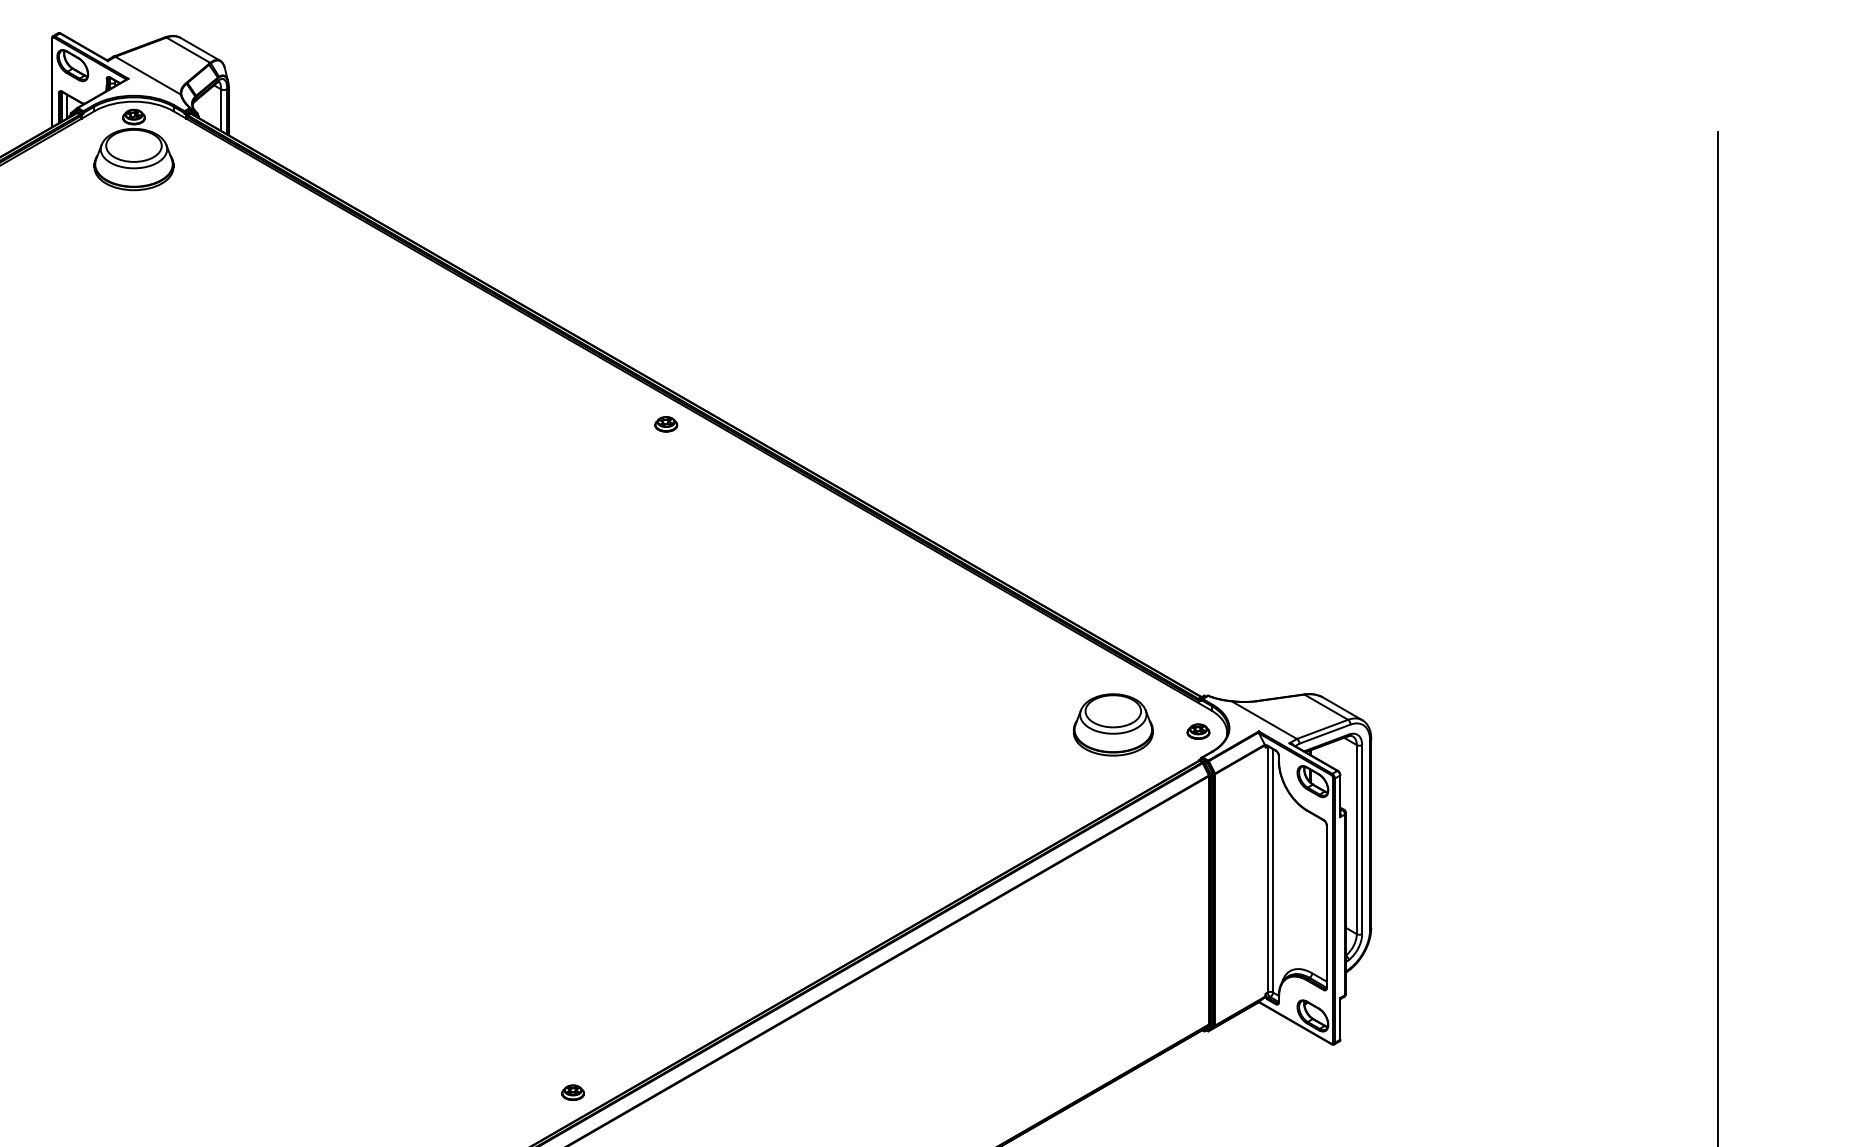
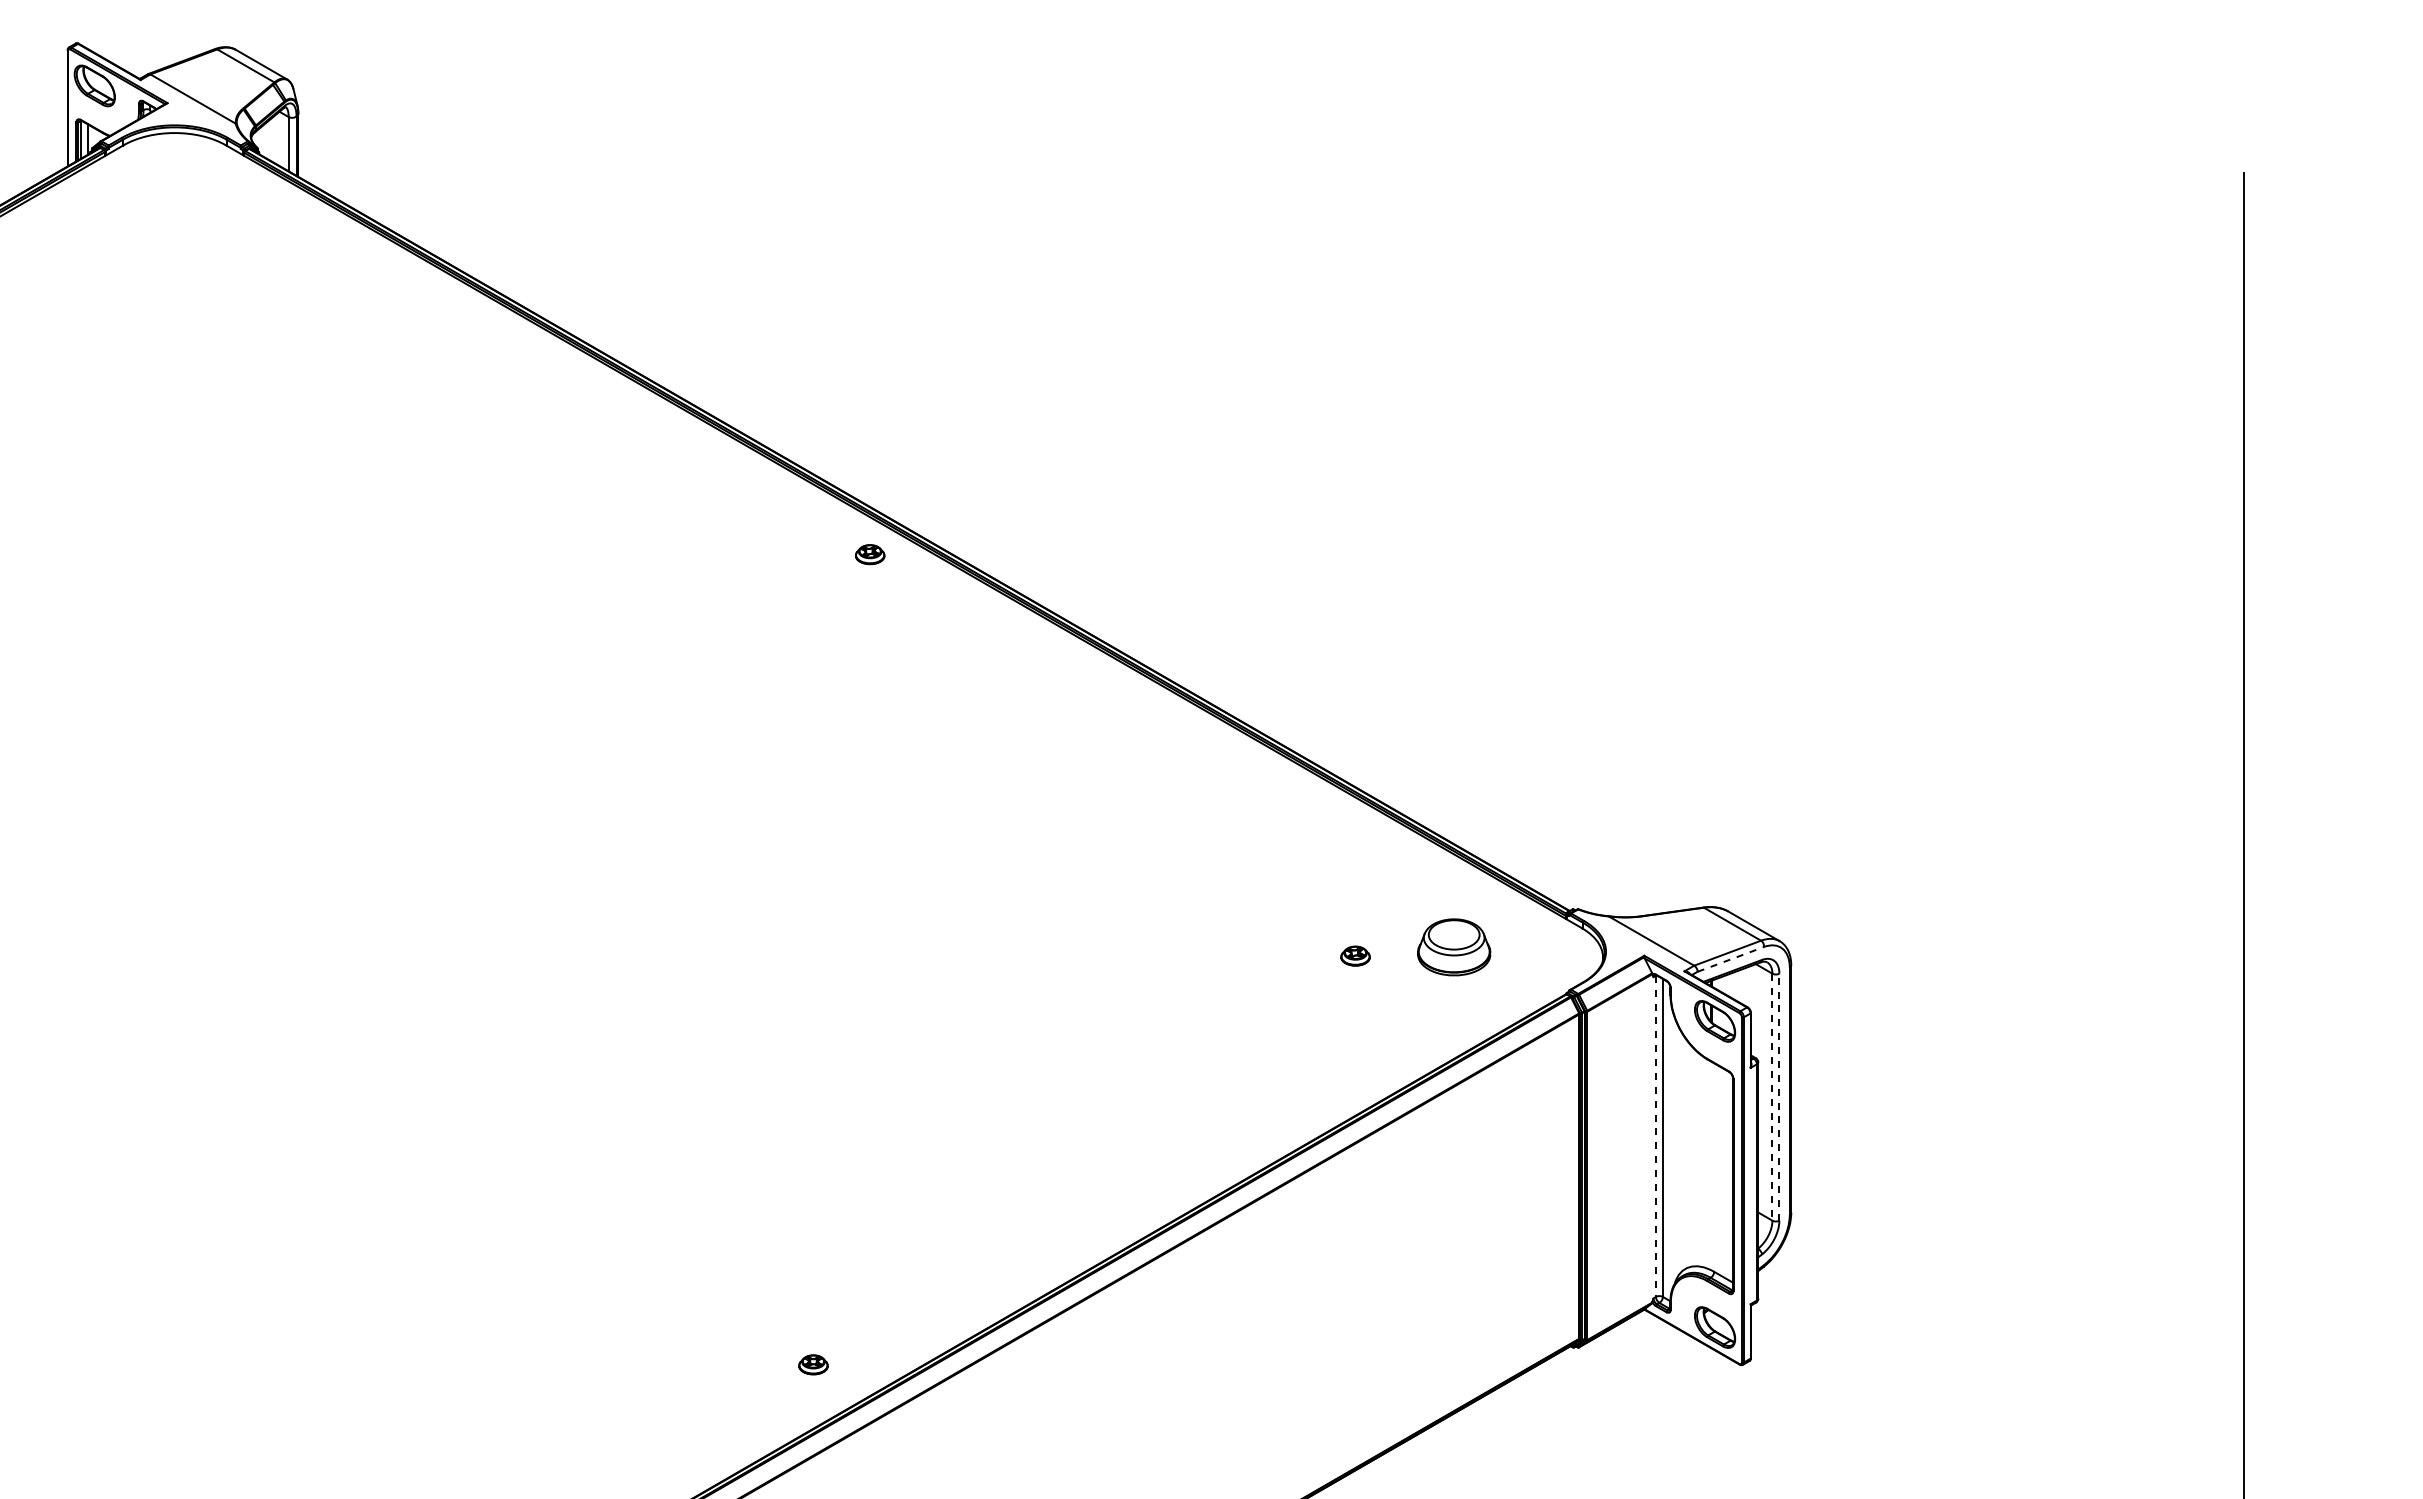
part: (133, 149) -> (174, 195), removed
part: (1112, 725) -> (1453, 947), size x0.7
part: (1198, 731) -> (1355, 955), moved
line: (1325, 734) -> (1731, 959), solid -> dashed
line: (1356, 839) -> (1772, 1097), solid -> dashed
line: (1362, 839) -> (1779, 1096), solid -> dashed
line: (1267, 869) -> (1655, 1136), solid -> dashed
part: (573, 1092) -> (813, 1364), moved

